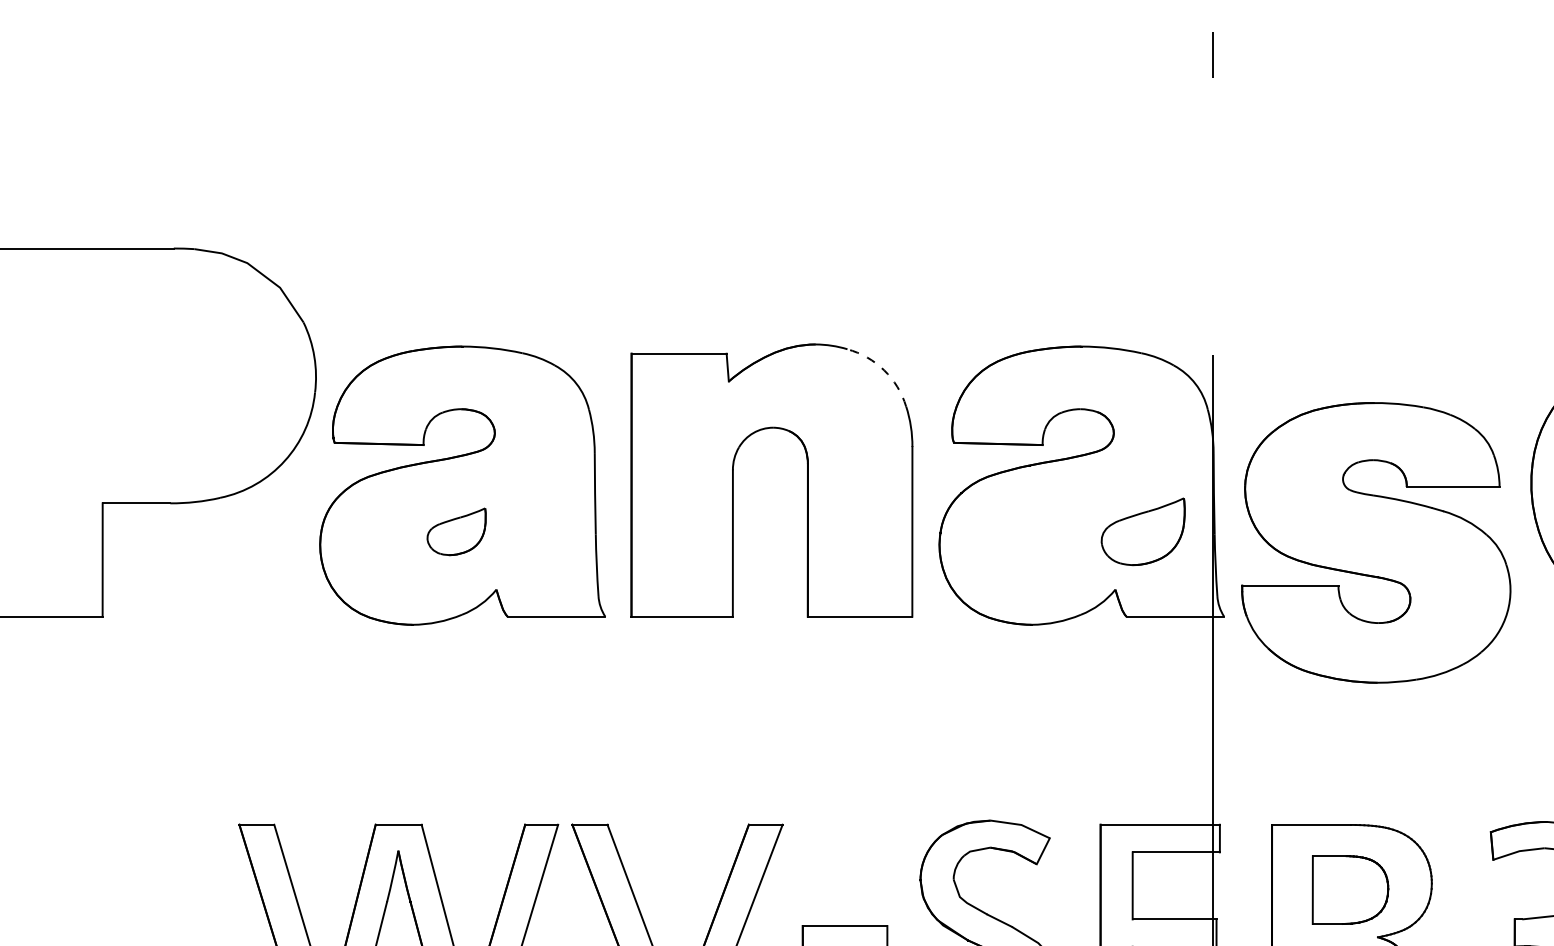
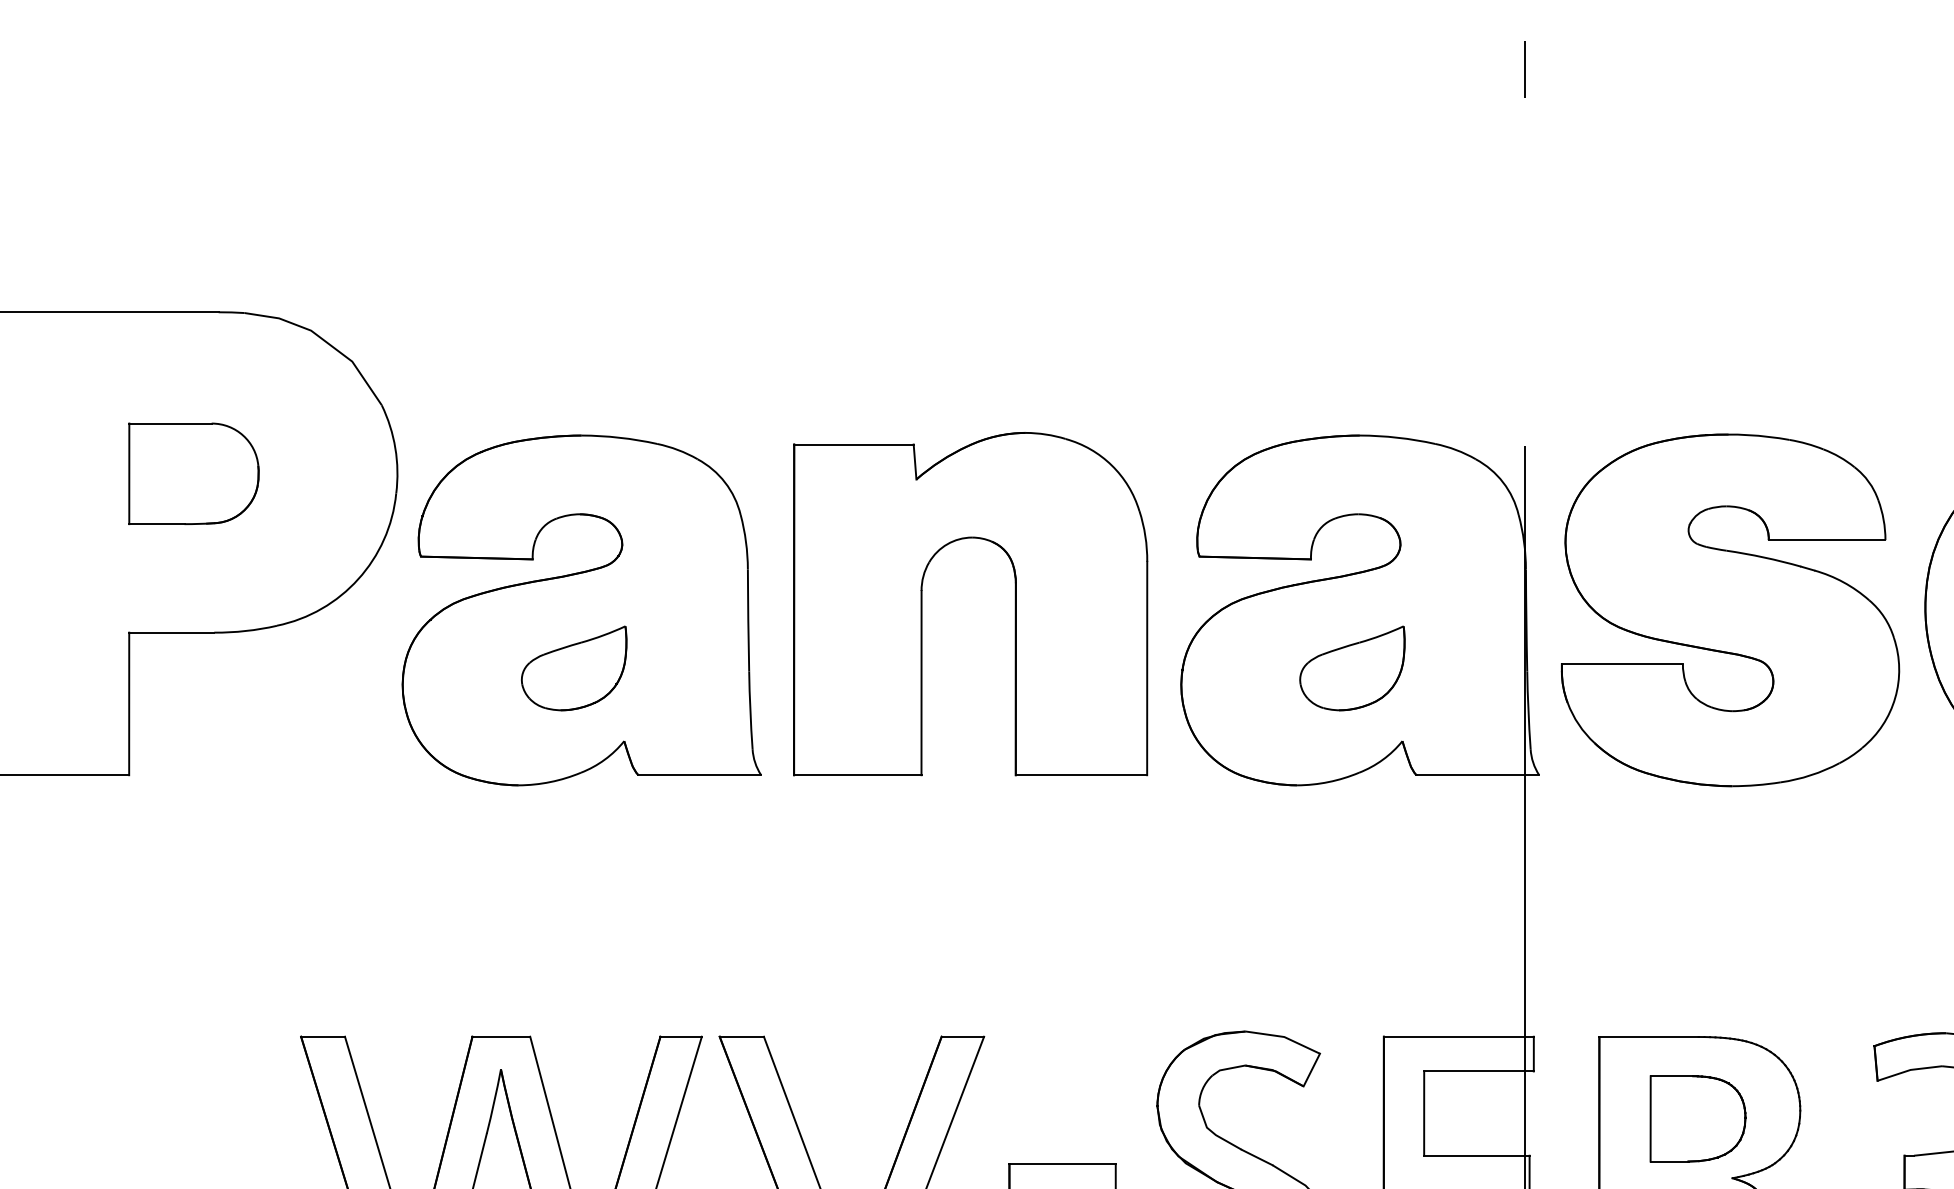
arc: (883, 370) -> (1111, 465), dashed -> solid
part: (153, 376) -> (193, 473), added
part: (456, 531) -> (574, 668), size x1.43
part: (1143, 531) -> (1352, 668), moved
part: (1376, 542) -> (1730, 610), moved

